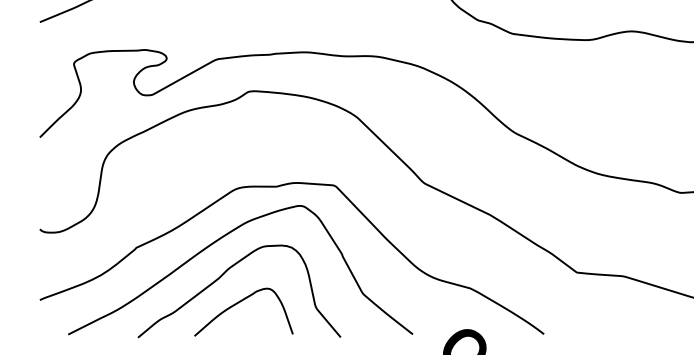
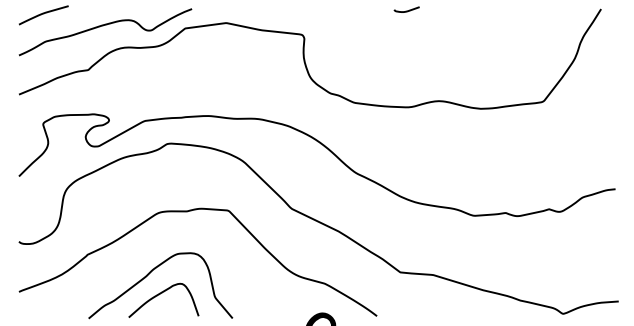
curve: (220, 240) -> (147, 249), removed

